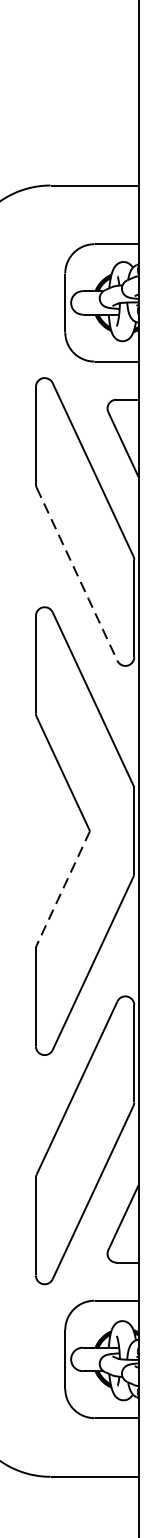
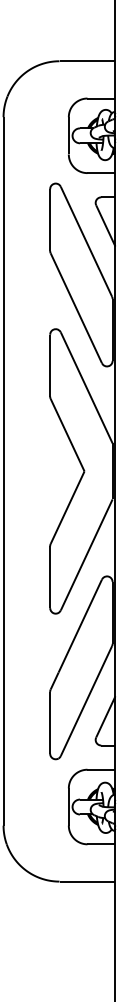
line: (77, 574) -> (76, 308), dashed -> solid
line: (63, 889) -> (67, 508), dashed -> solid

